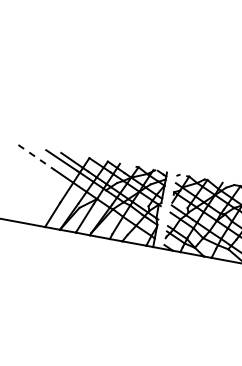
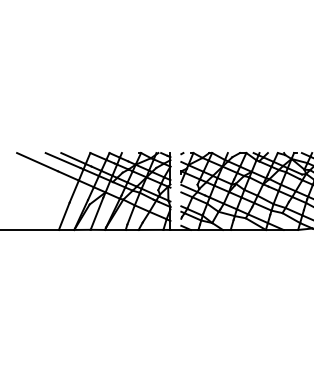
line: (36, 157) -> (37, 162), dashed -> solid

